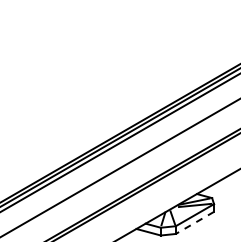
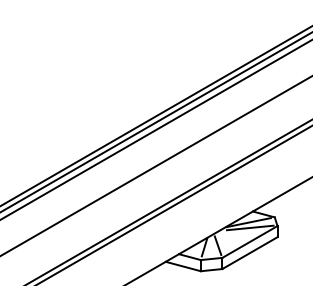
line: (194, 223) -> (249, 253), dashed -> solid

